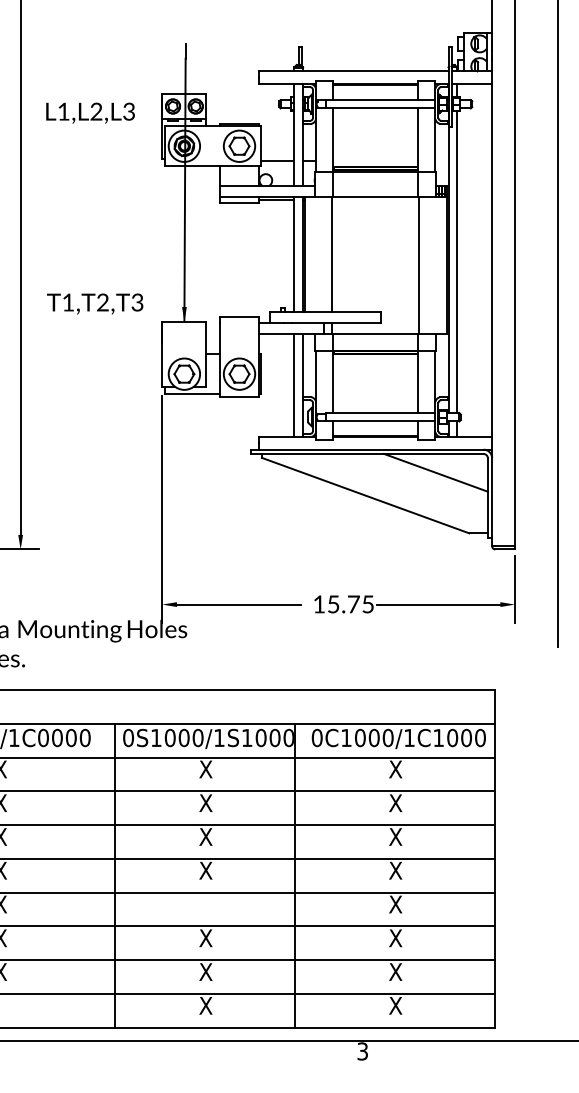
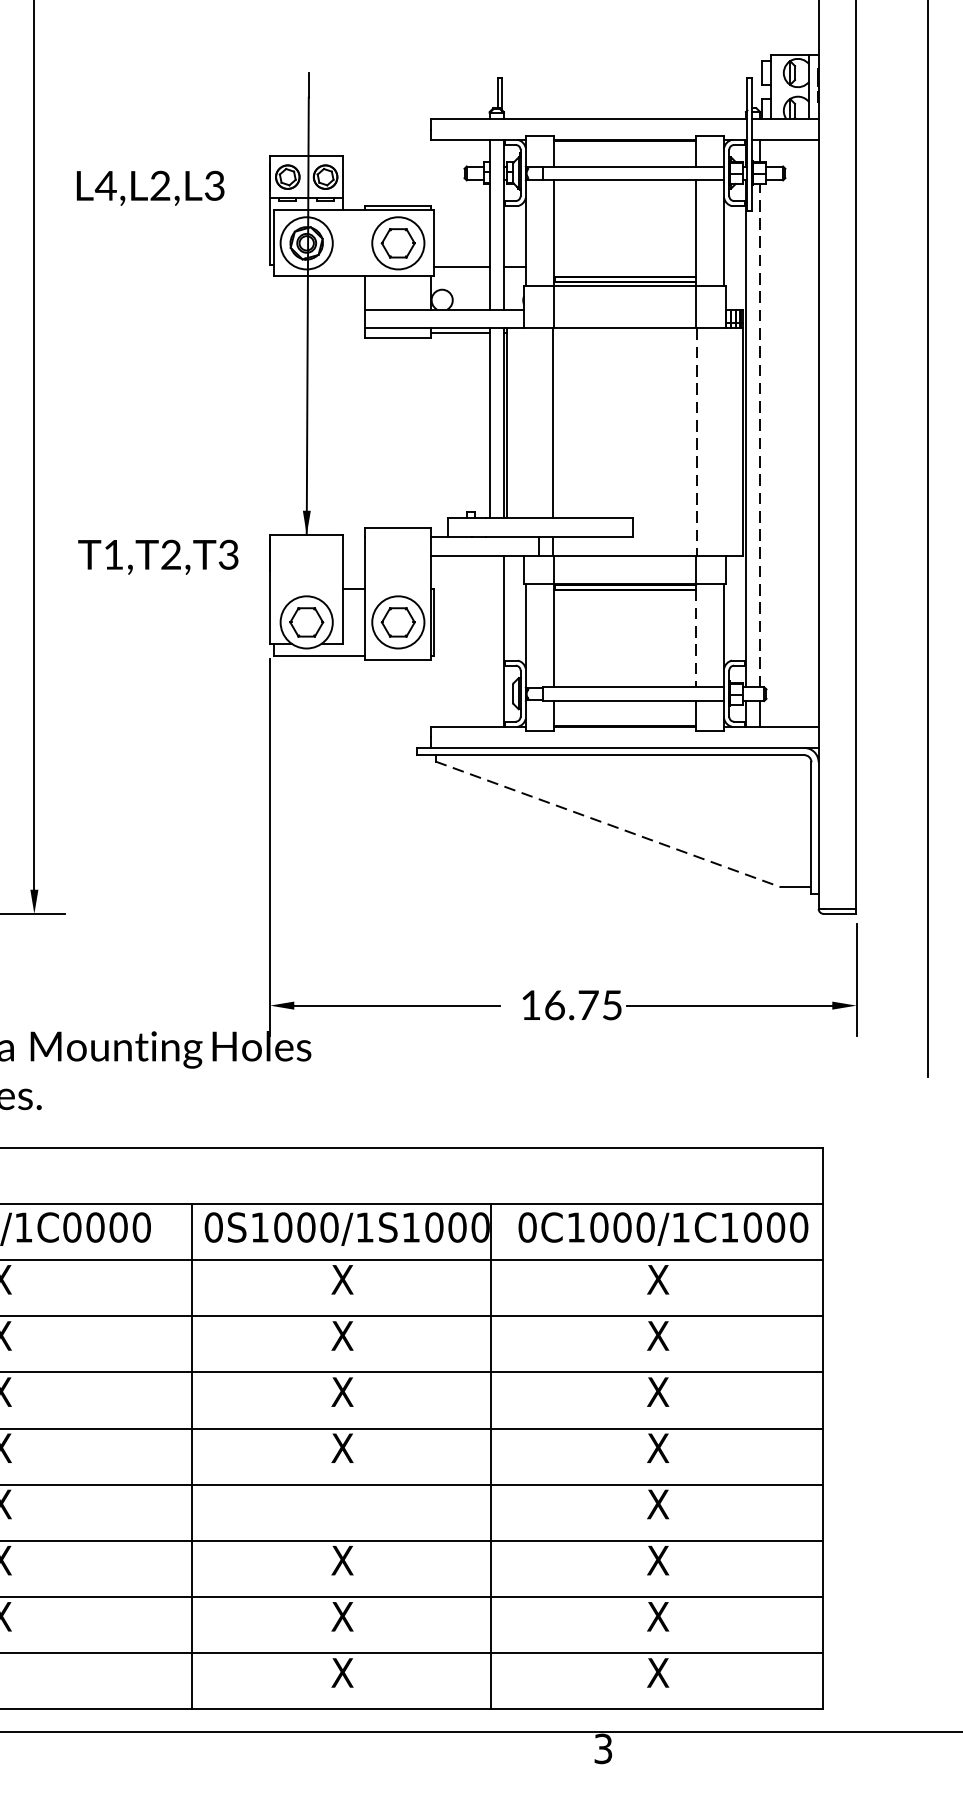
text: (63, 111) -> (105, 185), L1,L2,L3 -> L4,L2,L3
line: (457, 261) -> (760, 434), solid -> dashed
line: (419, 266) -> (697, 443), solid -> dashed
text: (95, 303) -> (158, 556), moved
line: (418, 384) -> (696, 639), solid -> dashed
line: (294, 385) -> (489, 641), removed
line: (435, 472) -> (724, 785), removed
line: (366, 495) -> (609, 824), solid -> dashed
text: (333, 604) -> (554, 1005), 15.75 -> 16.75

